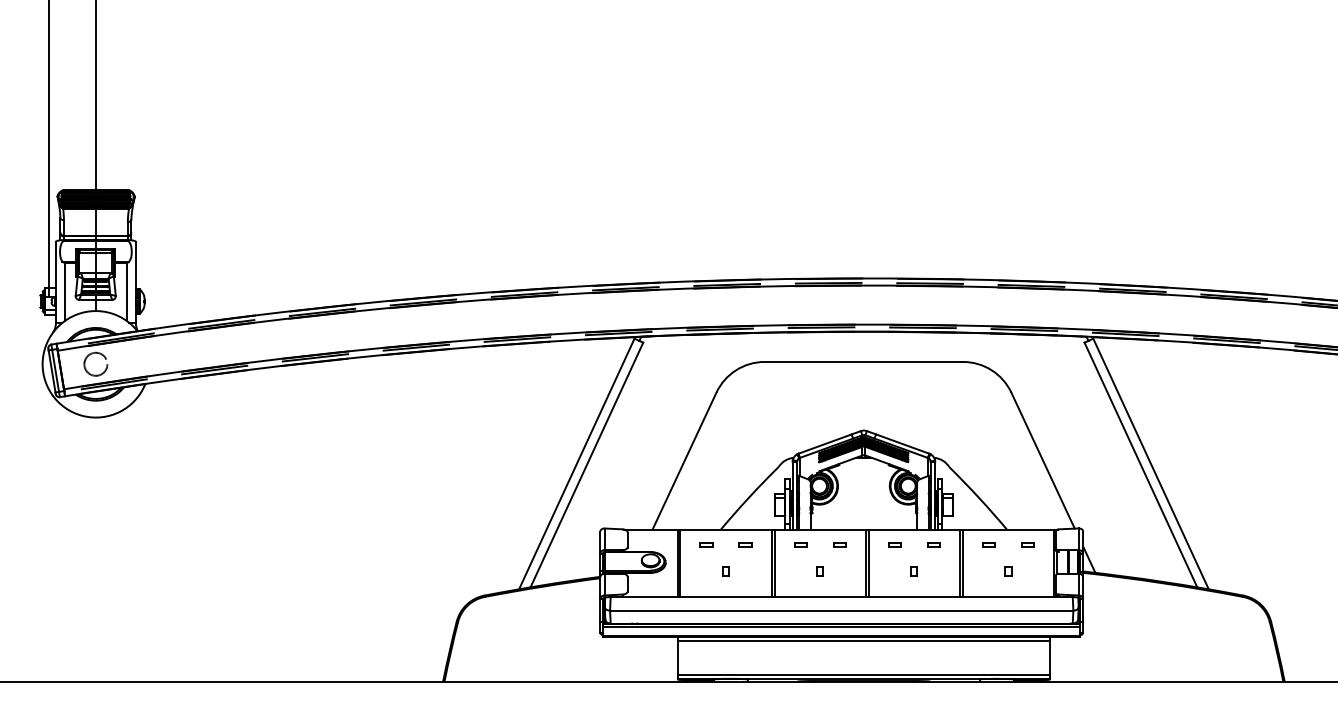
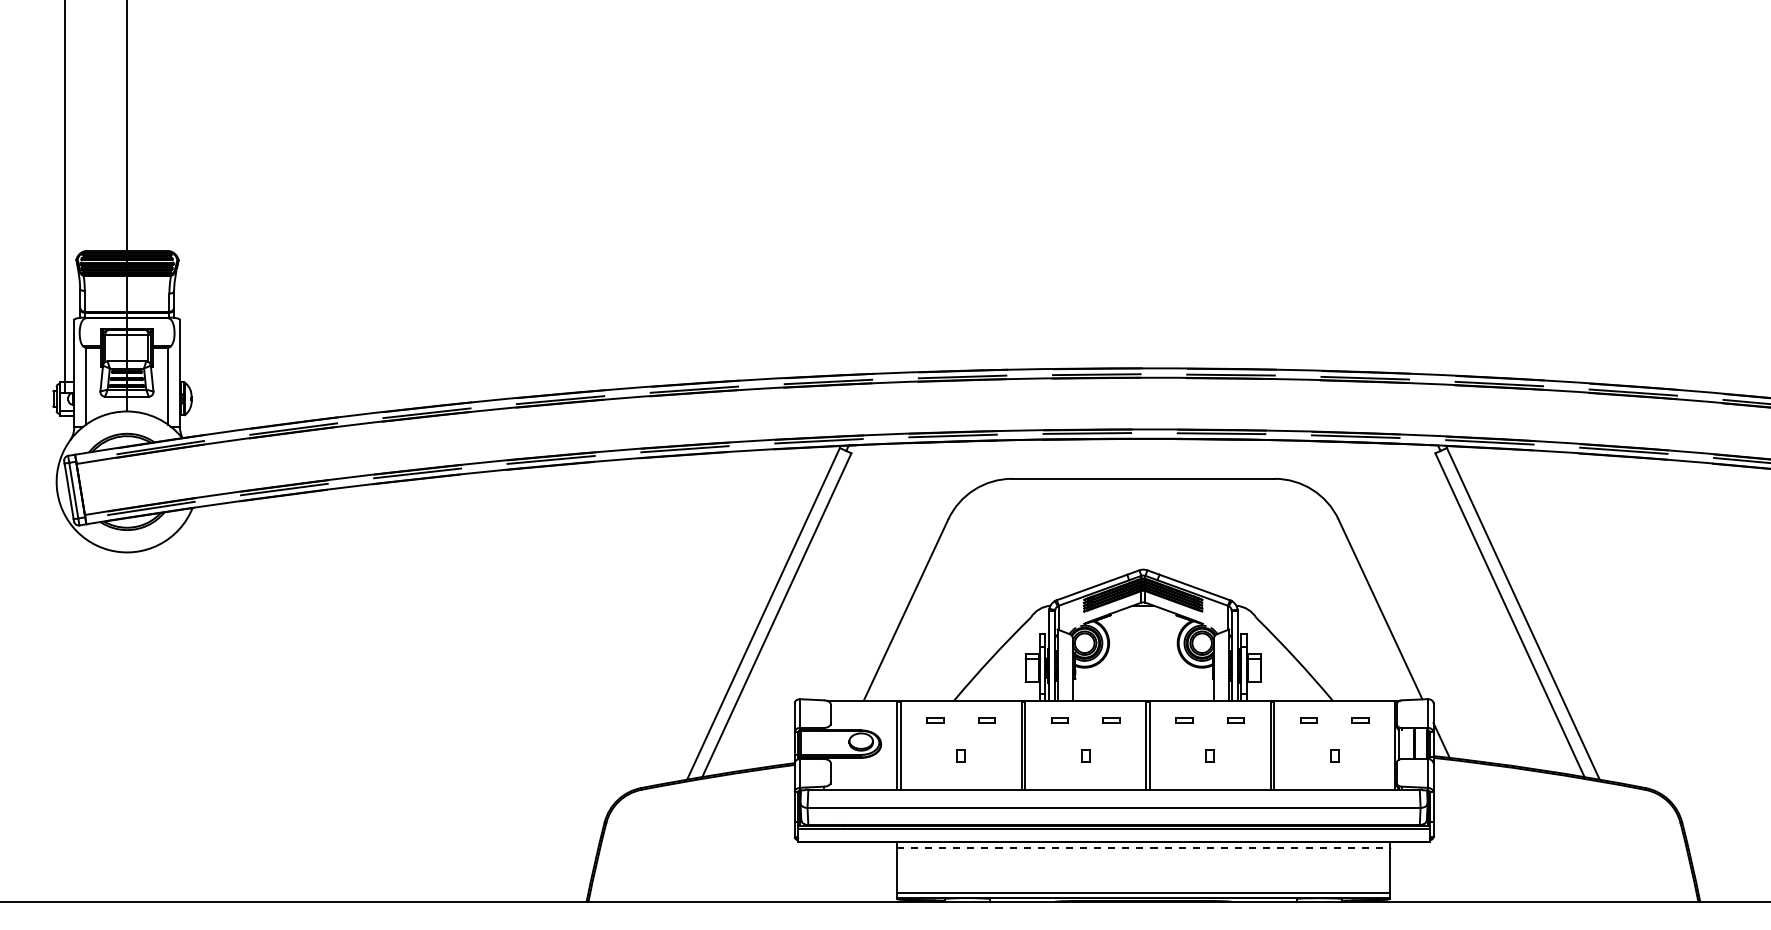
circle: (96, 363) -> (127, 481), removed
line: (863, 640) -> (1143, 847), solid -> dashed

